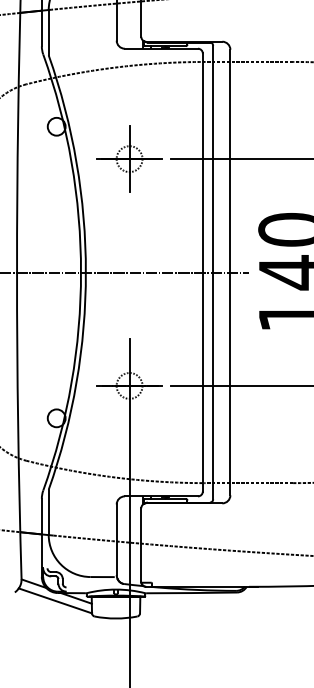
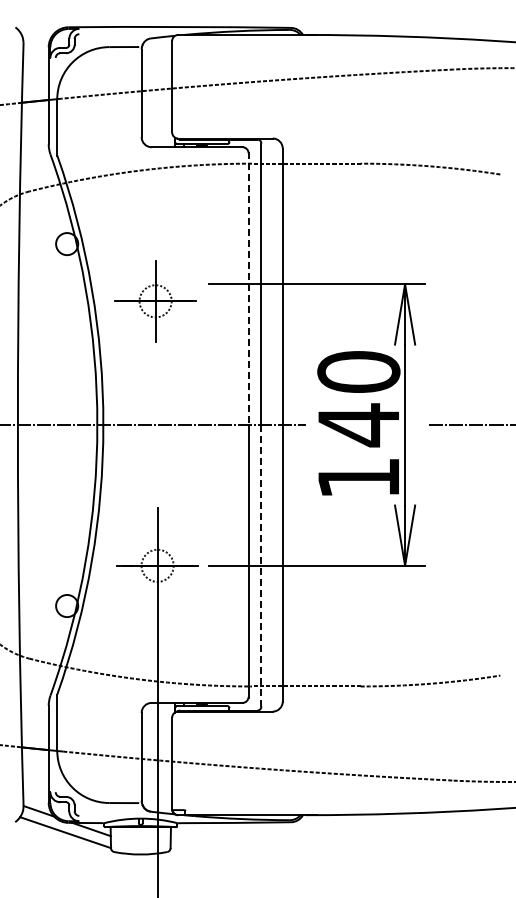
part: (129, 159) -> (155, 301), moved
line: (202, 163) -> (248, 289), solid -> dashed
line: (213, 385) -> (261, 565), solid -> dashed

